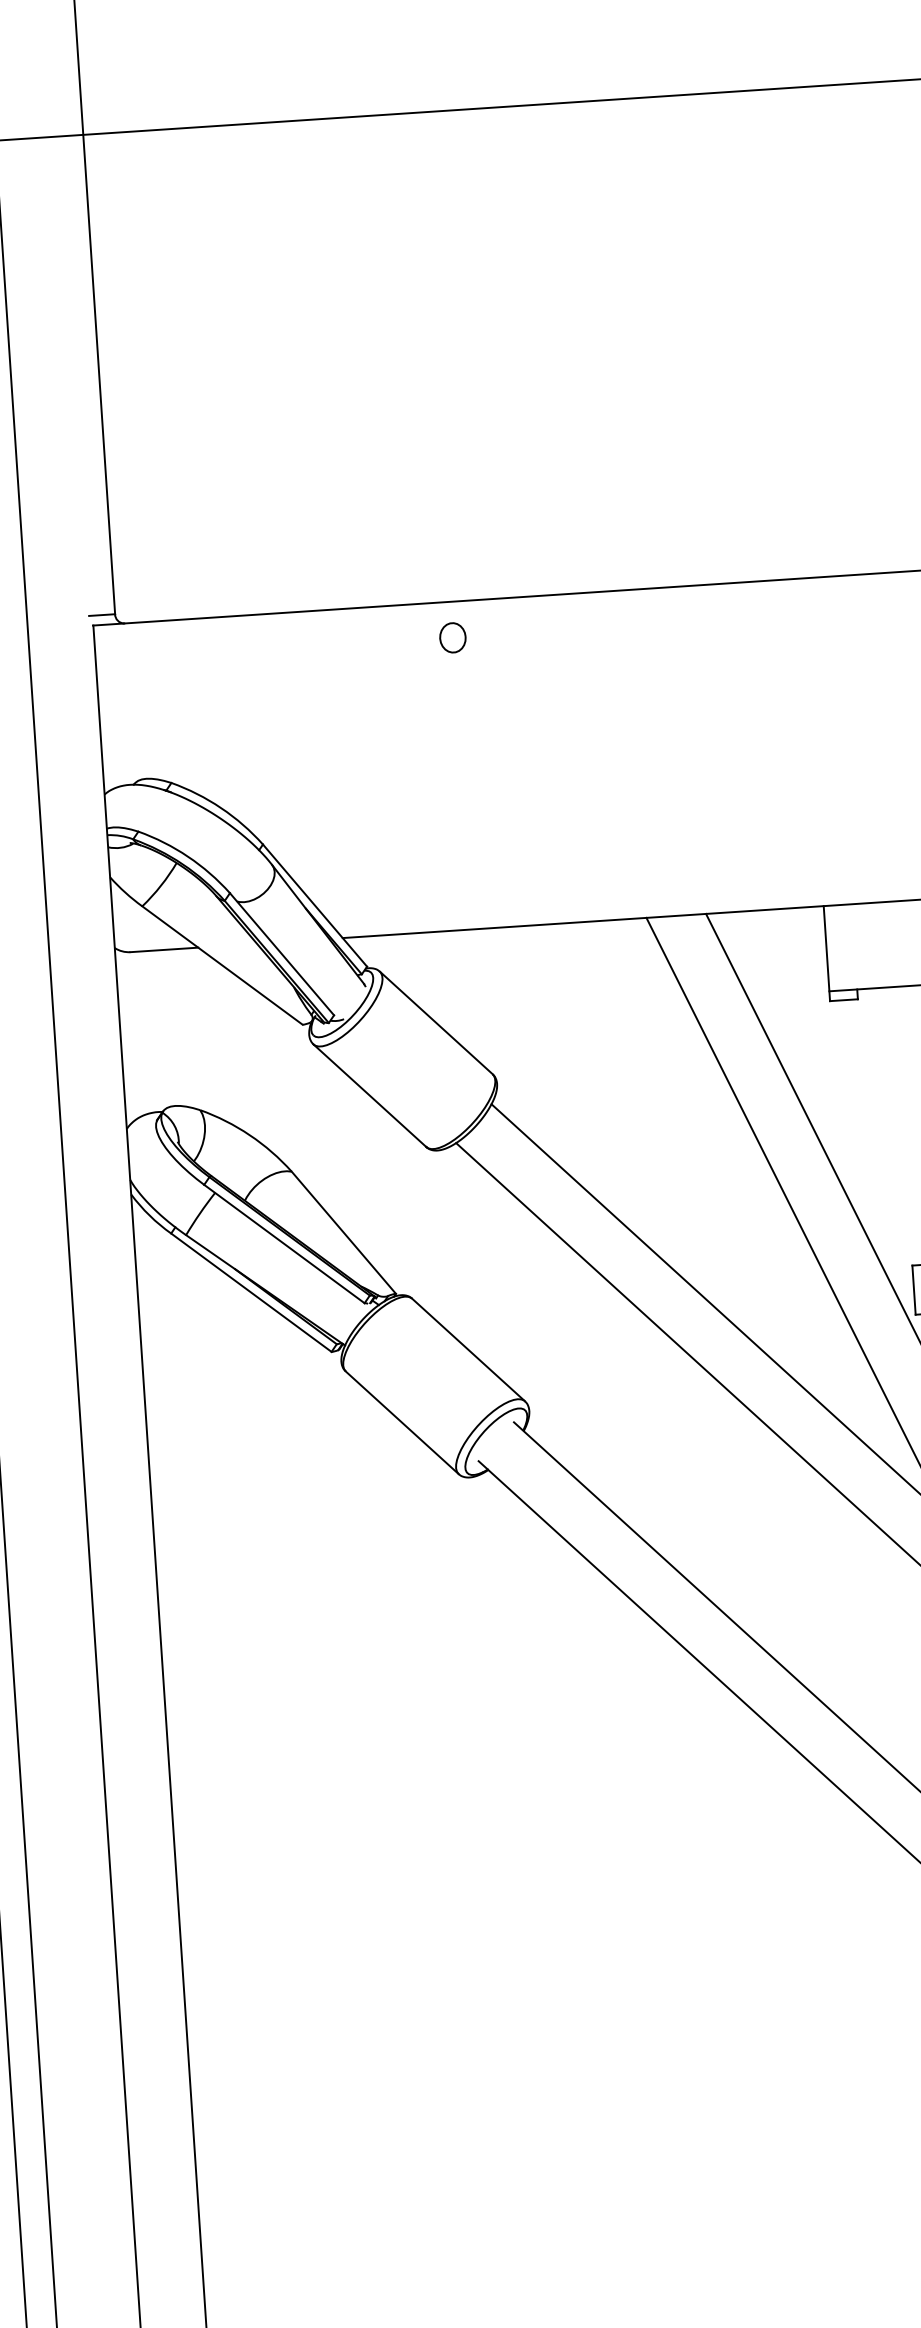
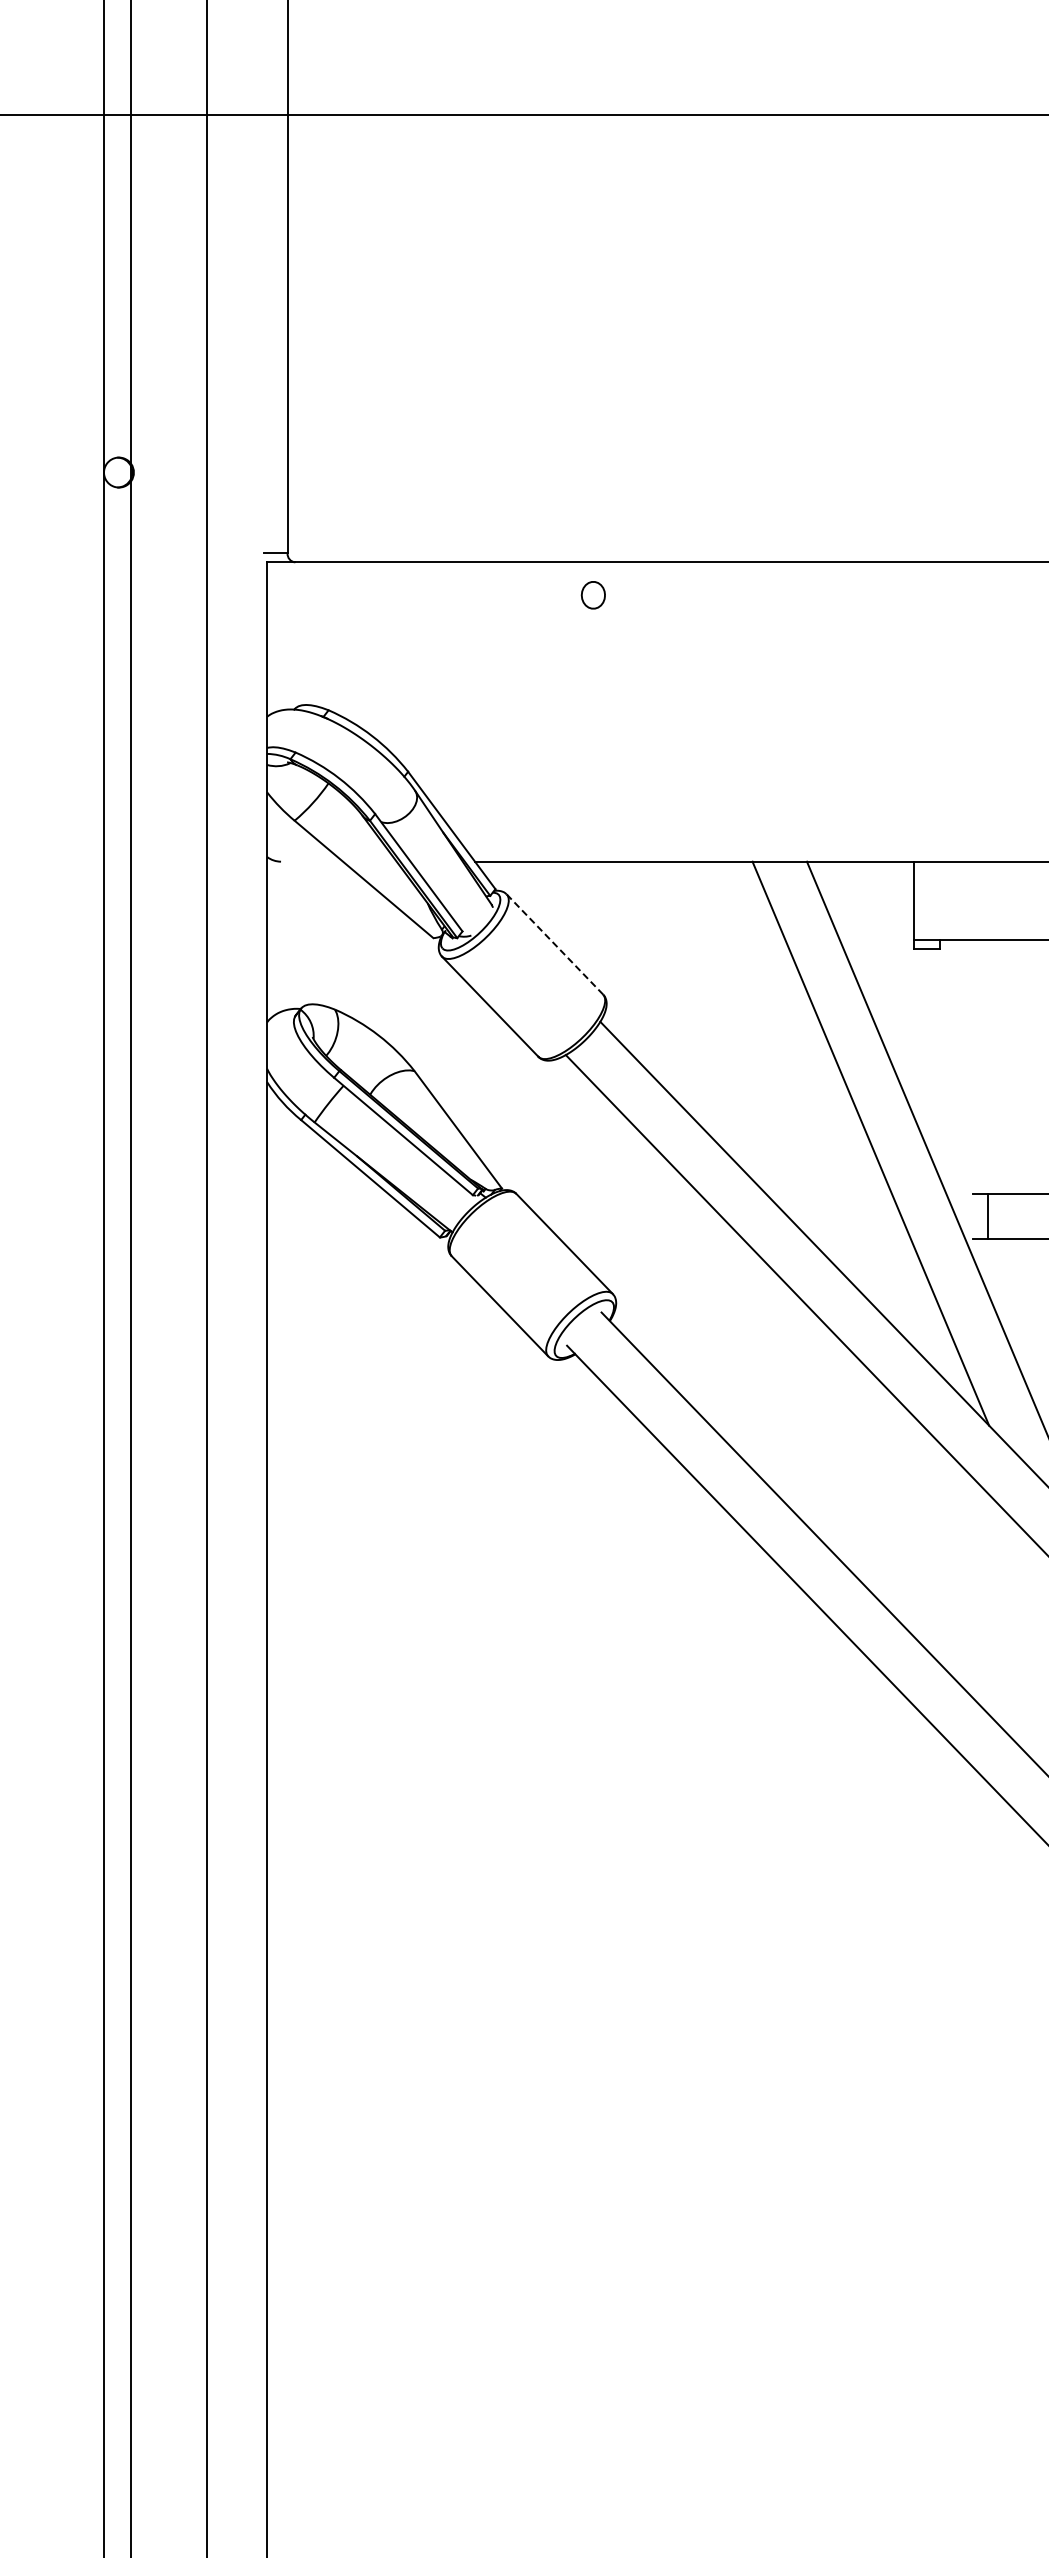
line: (164, 949) -> (312, 861), removed
line: (435, 1022) -> (554, 944), solid -> dashed
line: (914, 1290) -> (973, 1216), removed

